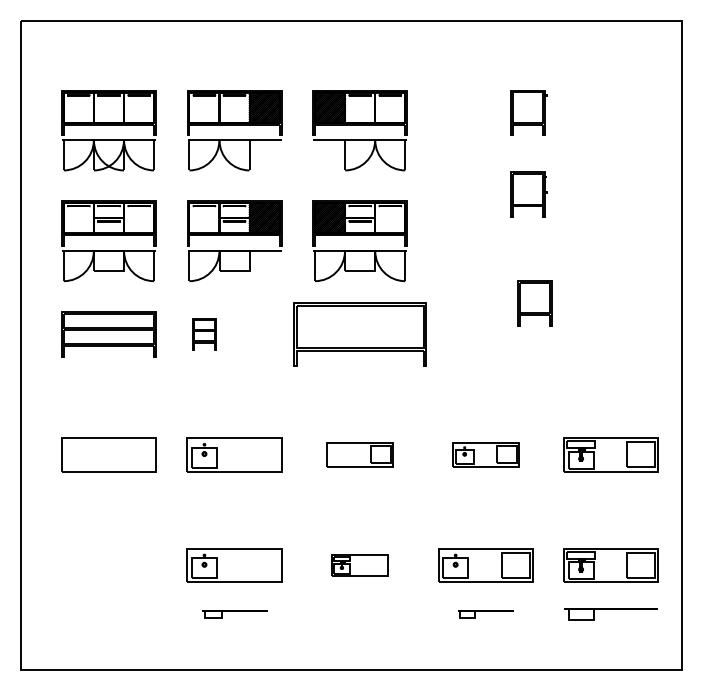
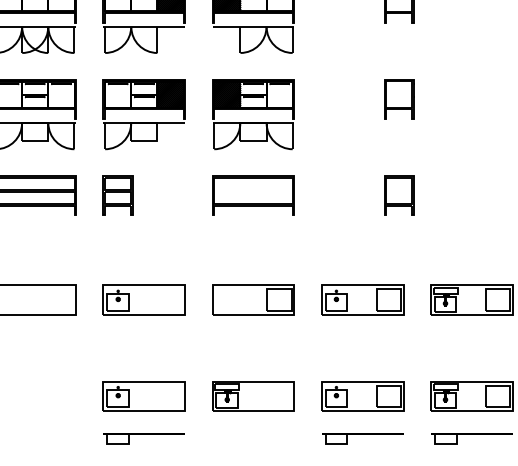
part: (528, 194) -> (399, 99), moved
part: (534, 303) -> (398, 195), moved
part: (204, 334) -> (118, 195), size x1.43
part: (359, 334) -> (252, 195), size x0.71
part: (359, 454) -> (252, 299), size x1.43
part: (485, 454) -> (362, 299), size x1.43
part: (359, 565) -> (252, 396), size x1.67
part: (234, 614) -> (144, 438), size x1.43
part: (485, 614) -> (362, 438), size x1.67

